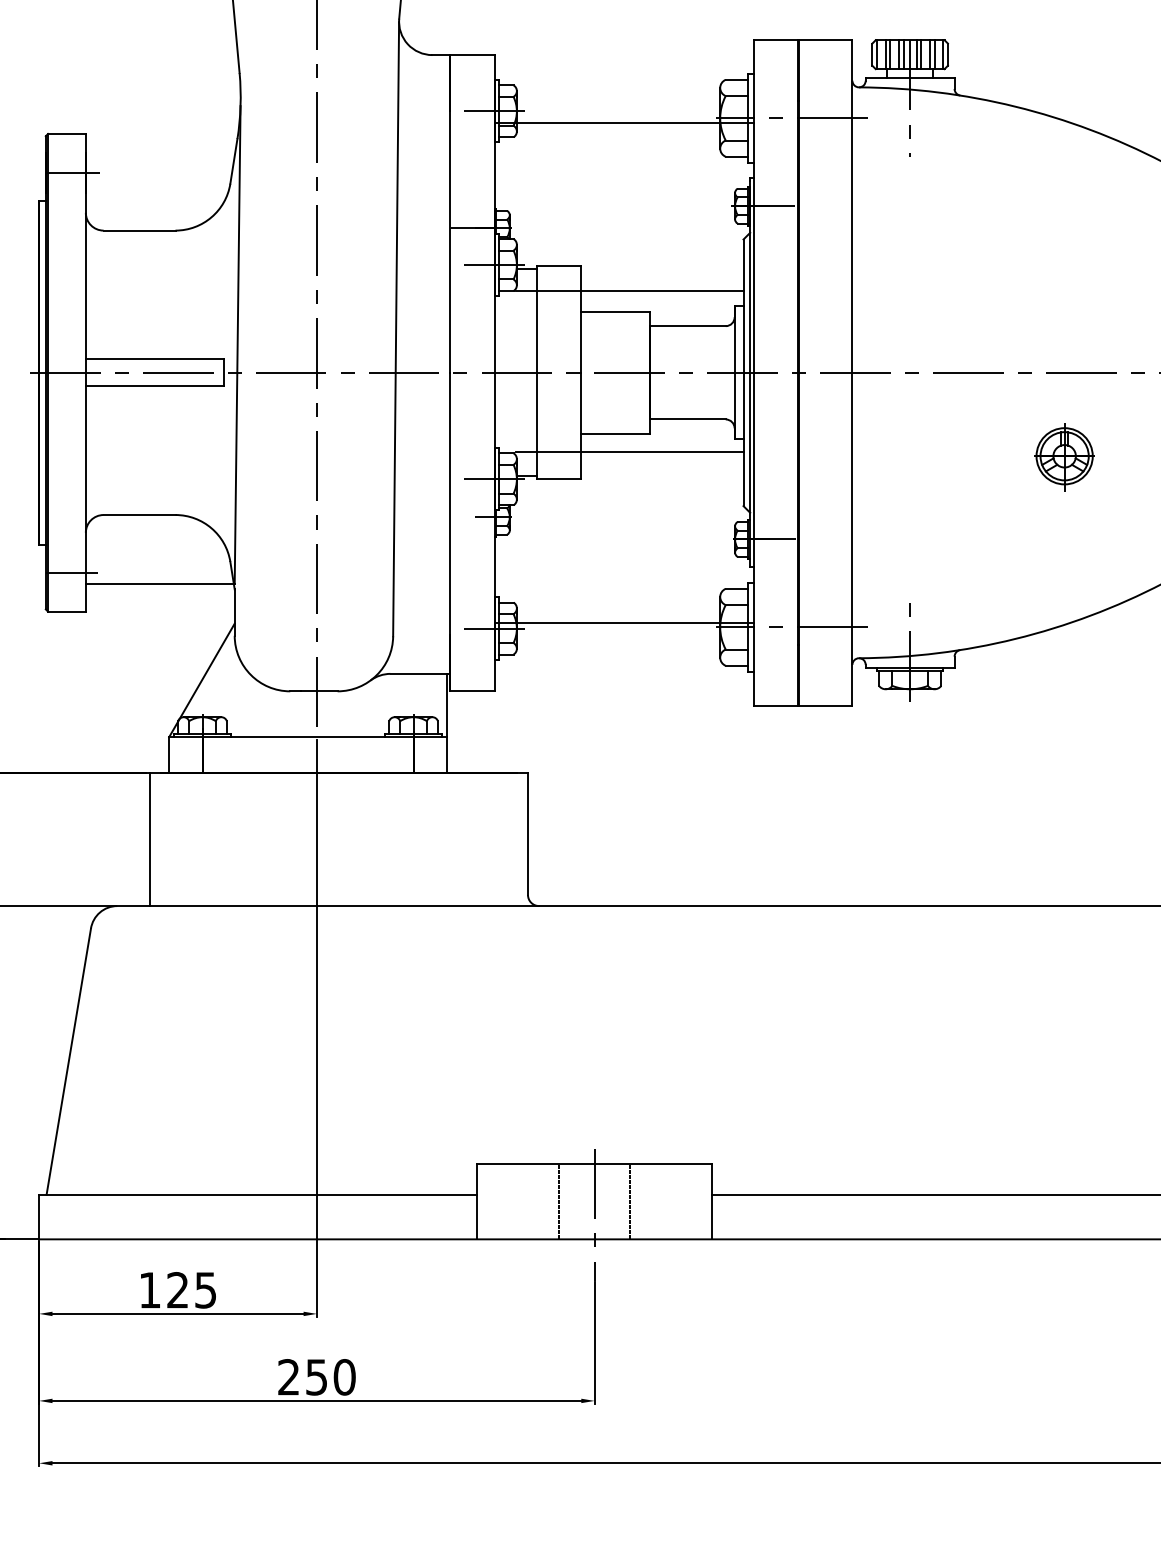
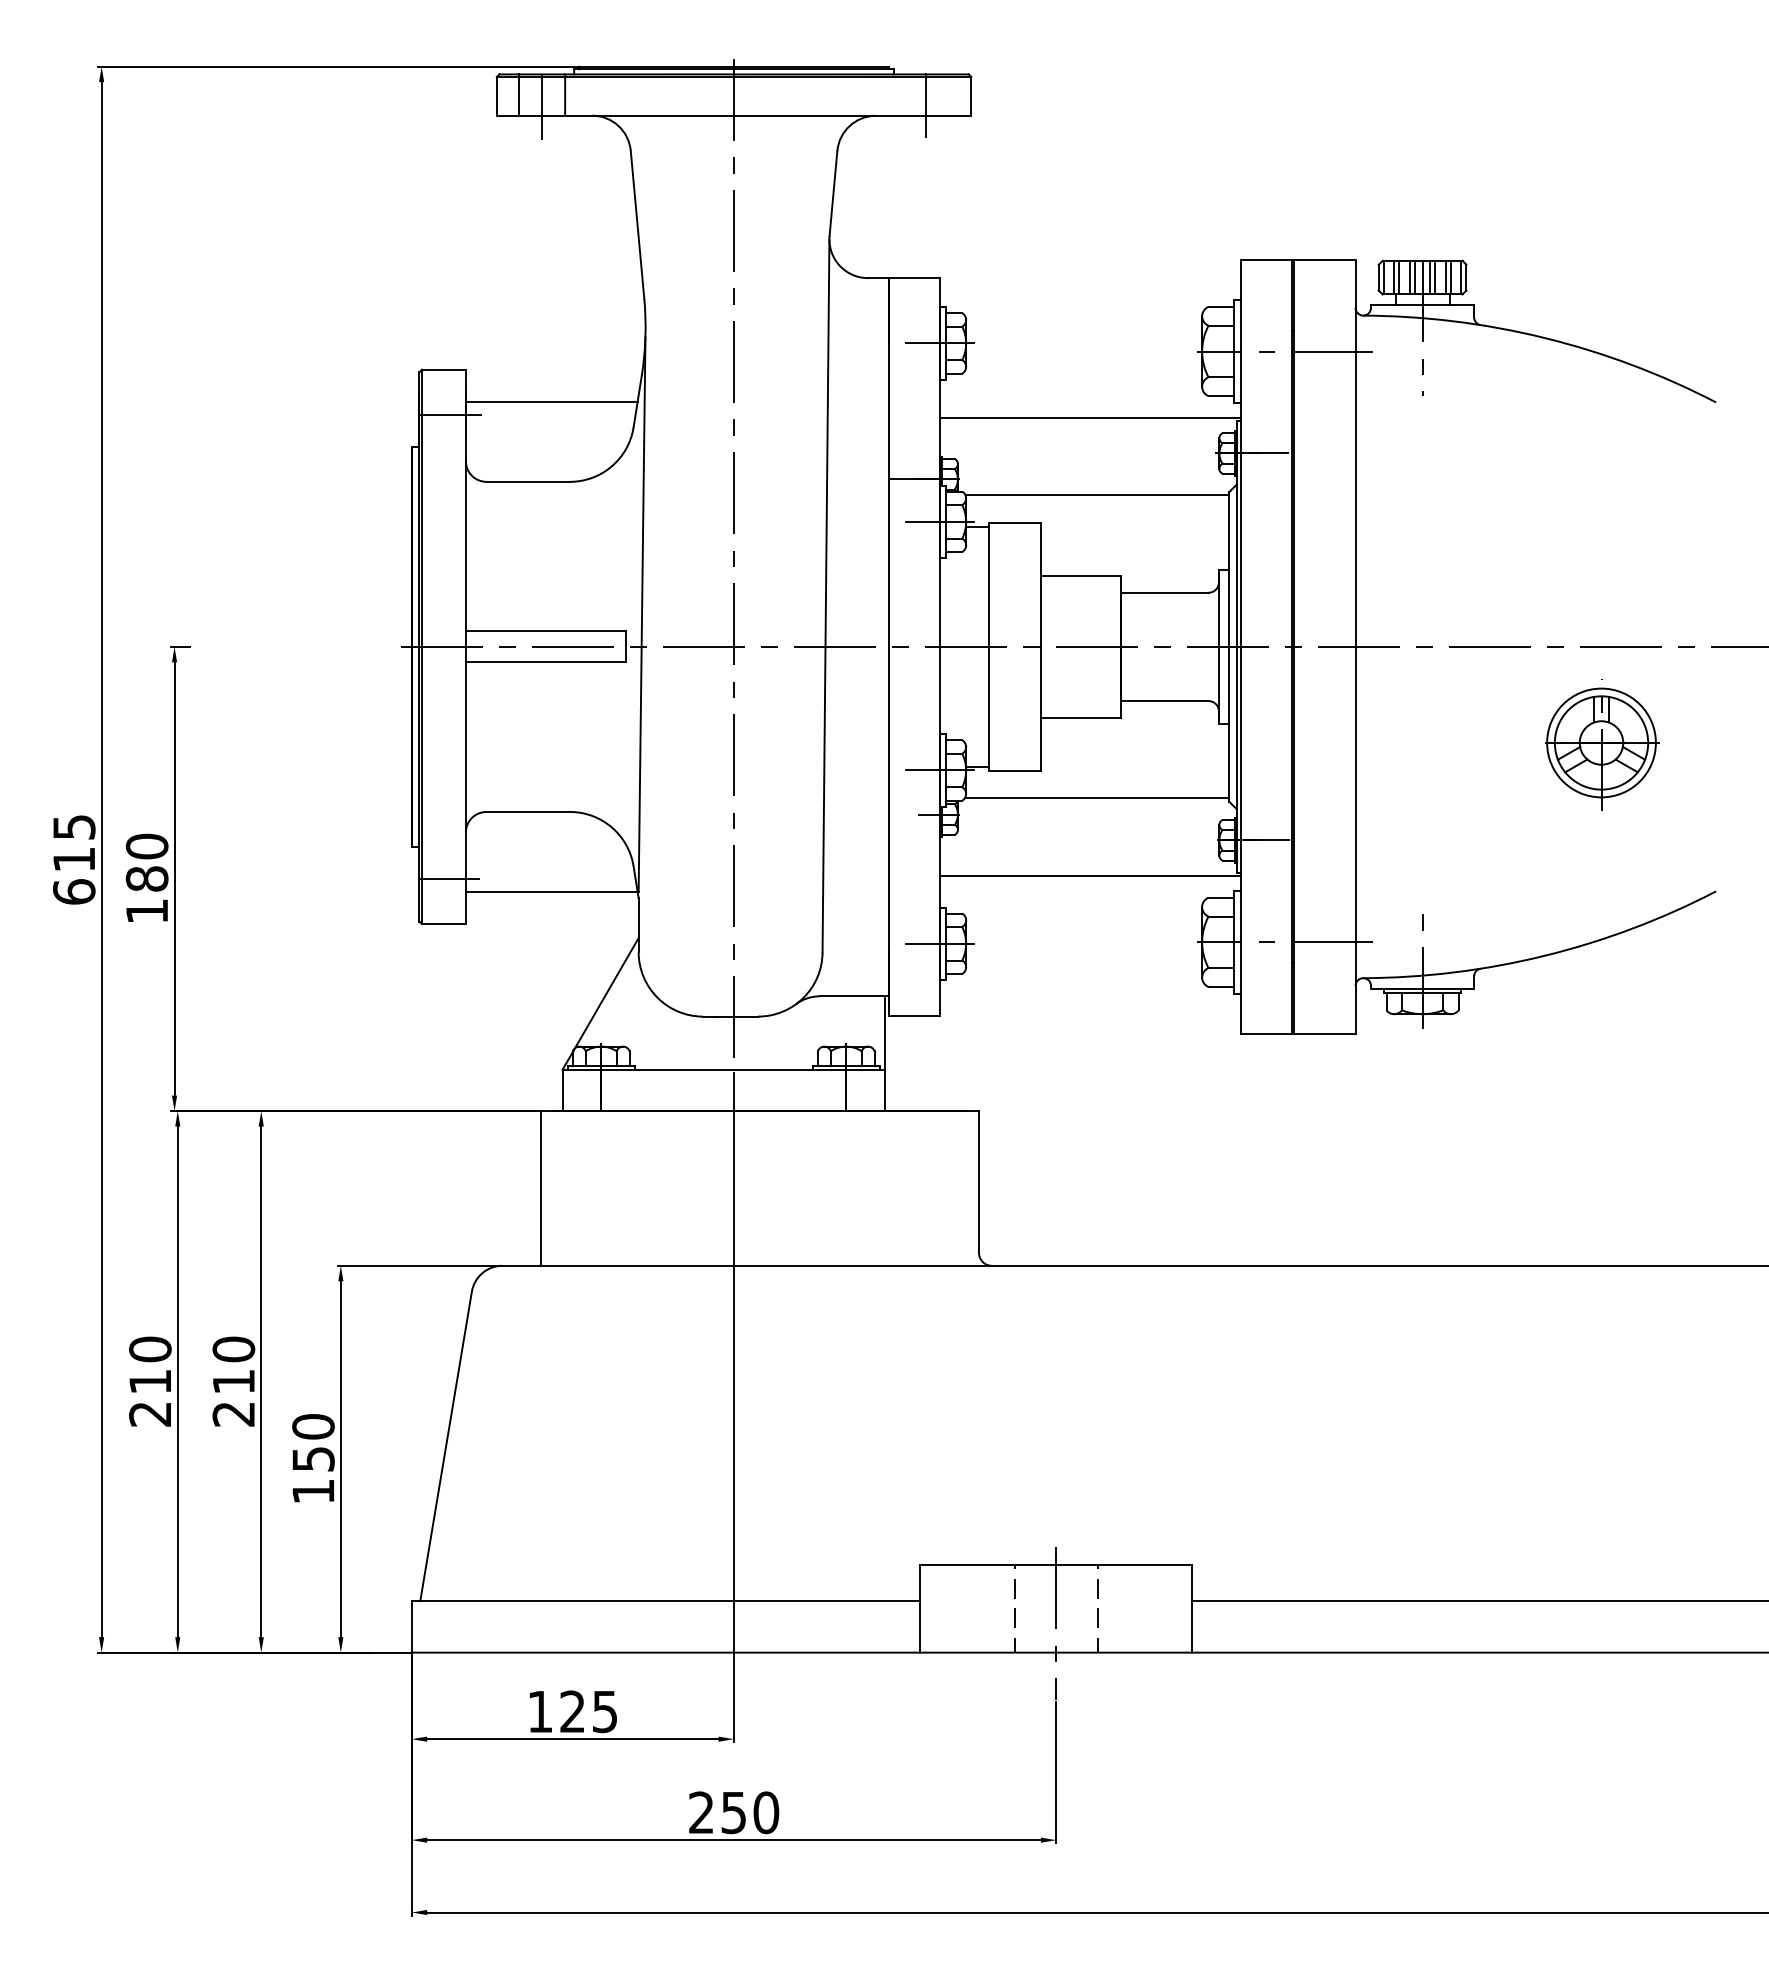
line: (624, 123) -> (1090, 418), moved
line: (159, 161) -> (551, 401), added
line: (630, 290) -> (1097, 495), moved
line: (629, 451) -> (1096, 798), moved
part: (1065, 456) -> (1602, 744), size x1.67
line: (624, 623) -> (1090, 875), moved

